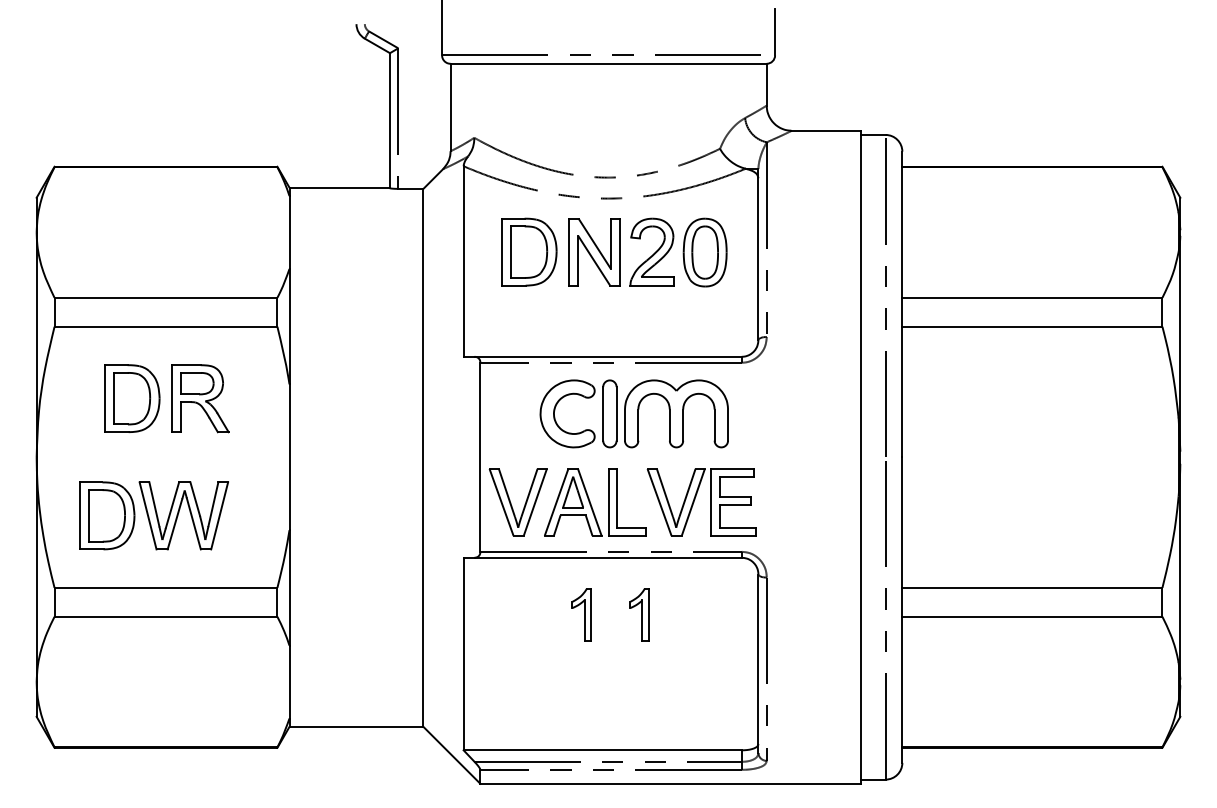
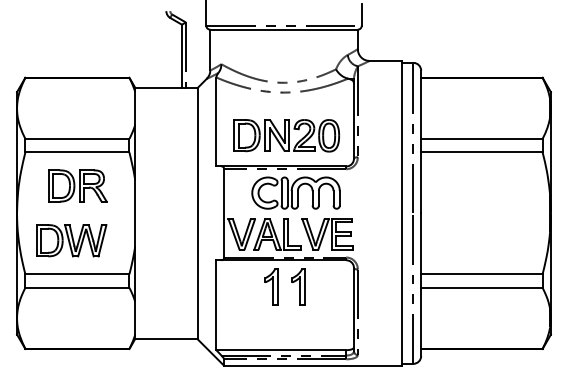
part: (613, 251) -> (286, 135), moved
part: (581, 613) -> (271, 286), size x1.43
part: (639, 613) -> (298, 286), size x1.43

